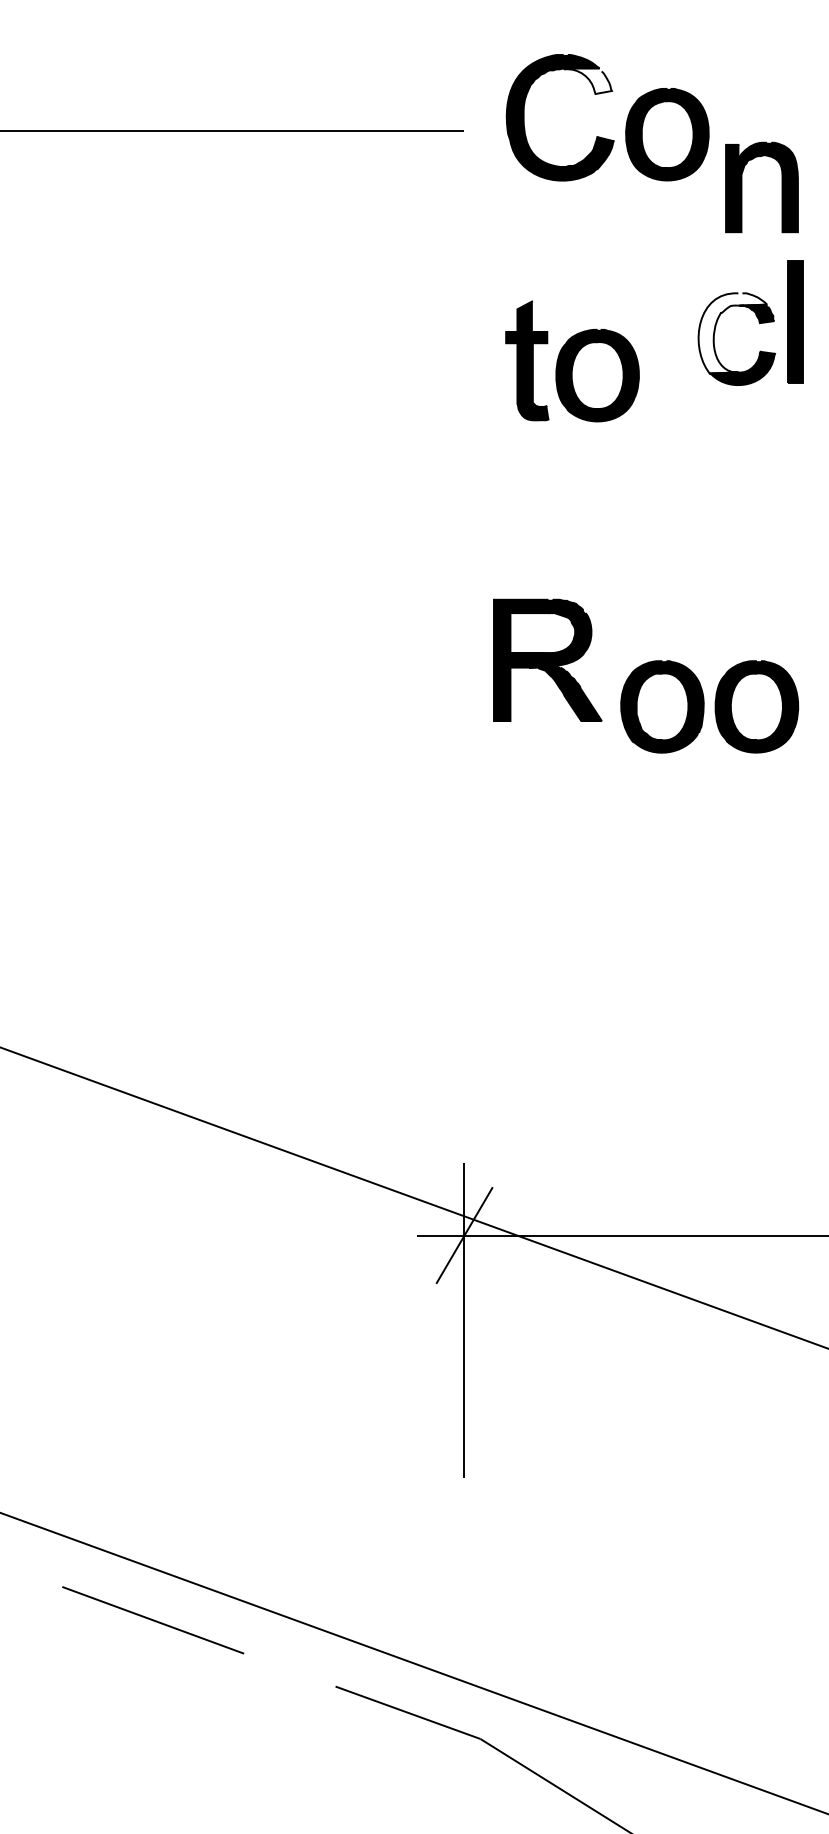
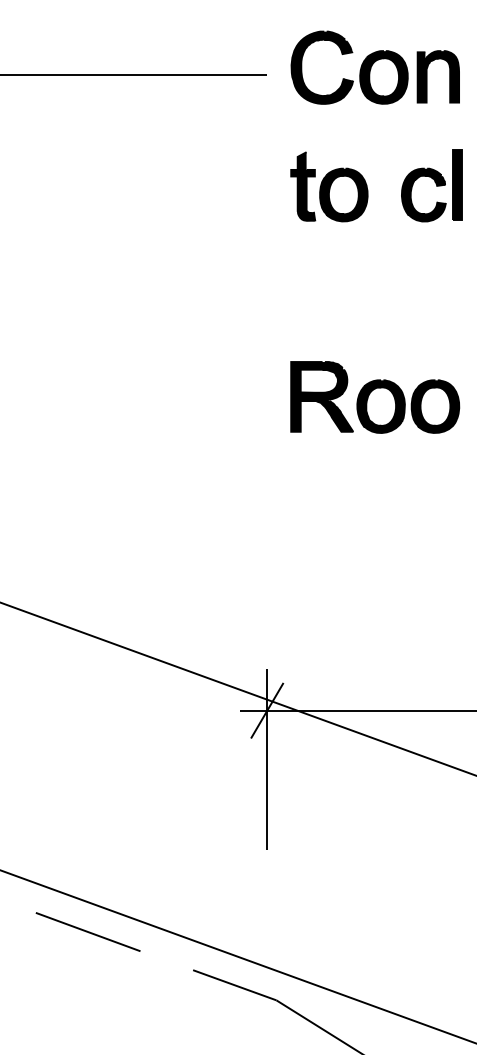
fill: (588, 80) -> (338, 46), added
part: (743, 186) -> (427, 76), moved
fill: (732, 332) -> (421, 191), added
part: (572, 360) -> (329, 186), moved
part: (546, 659) -> (321, 396), moved

